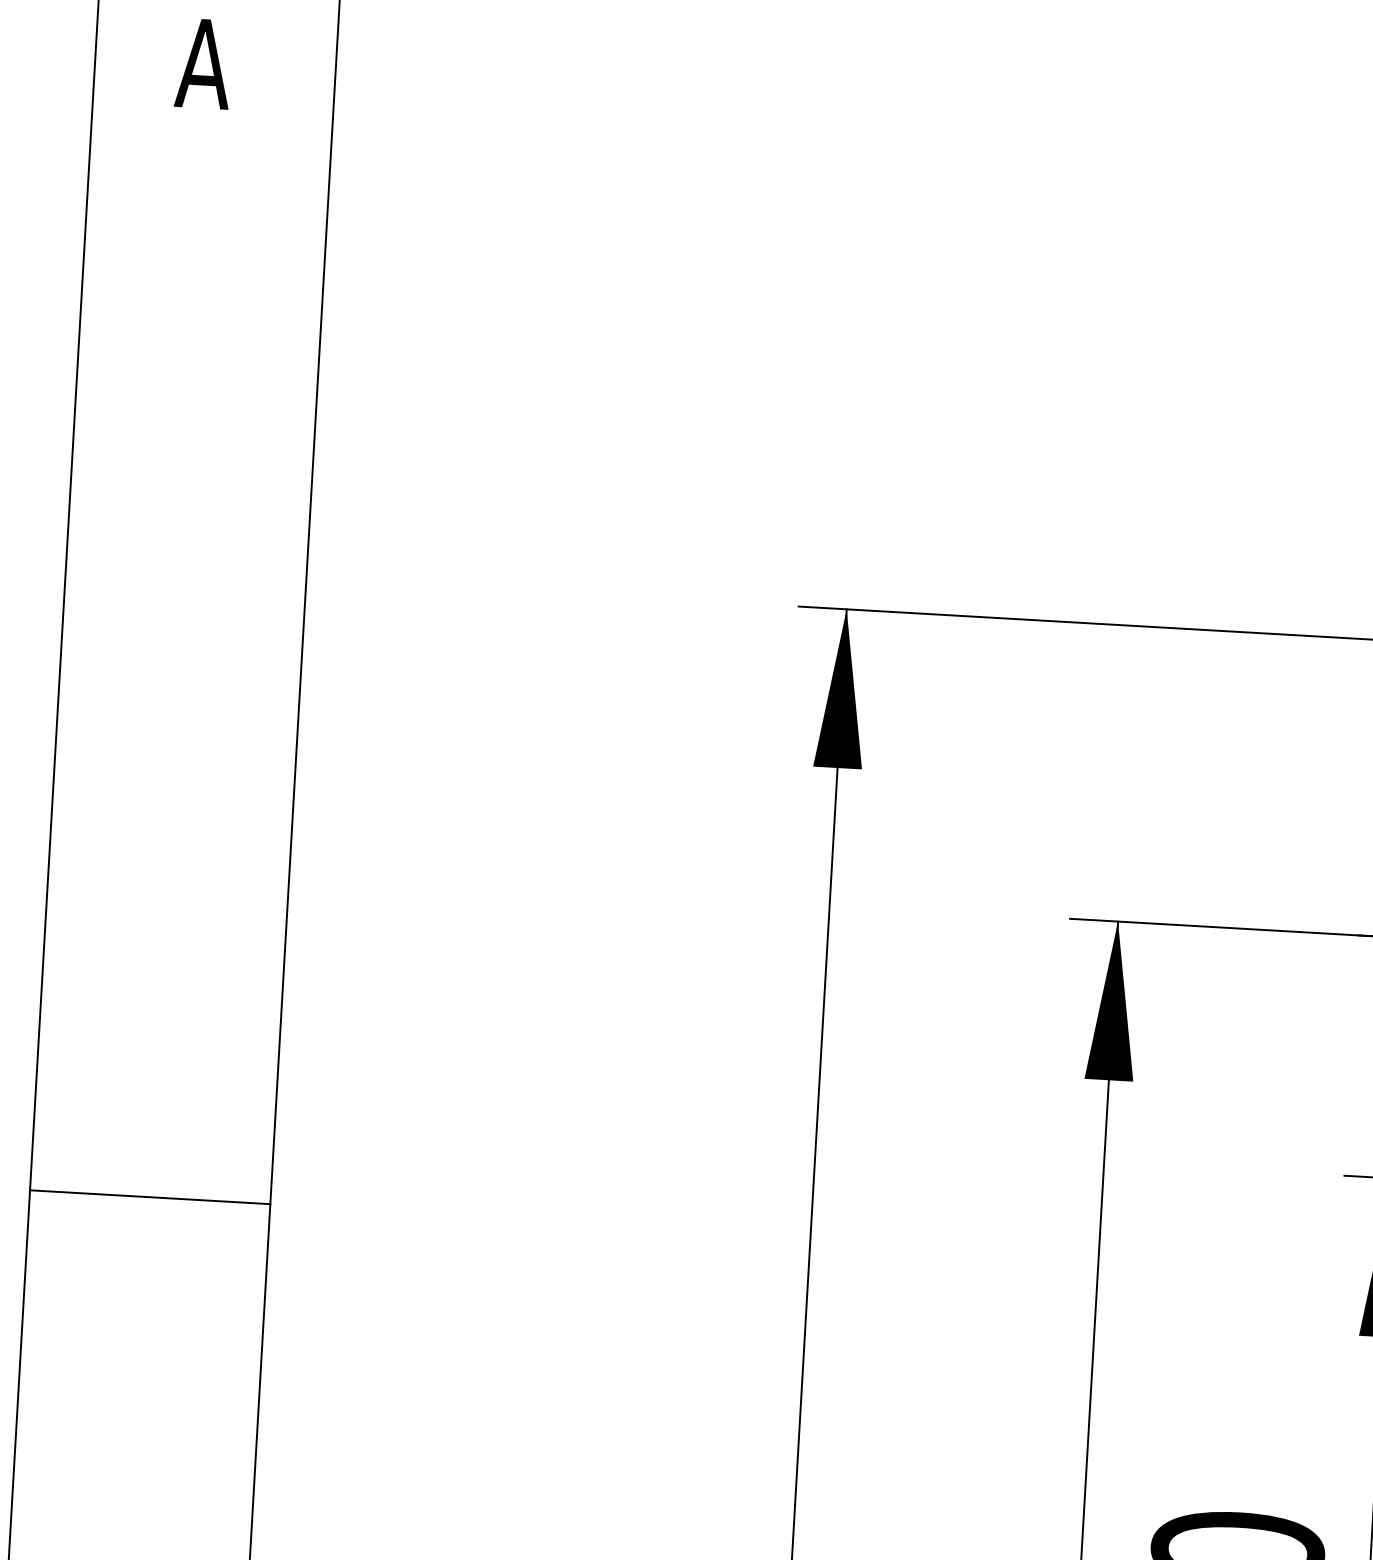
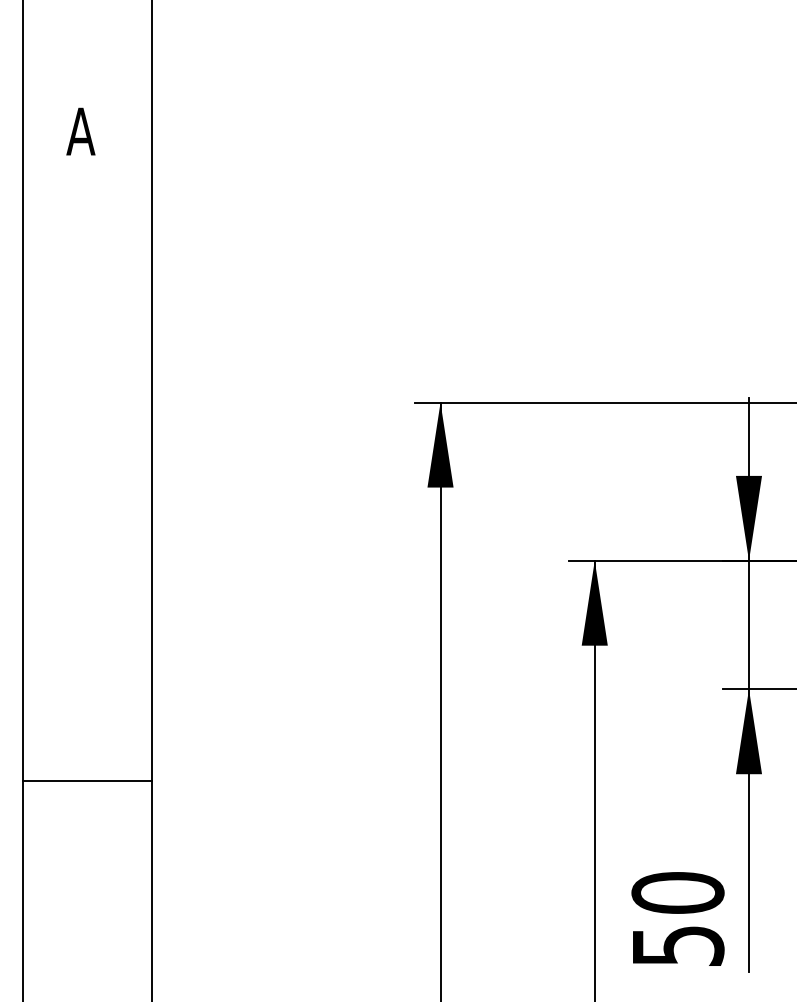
line: (150, 1197) -> (87, 780), moved

